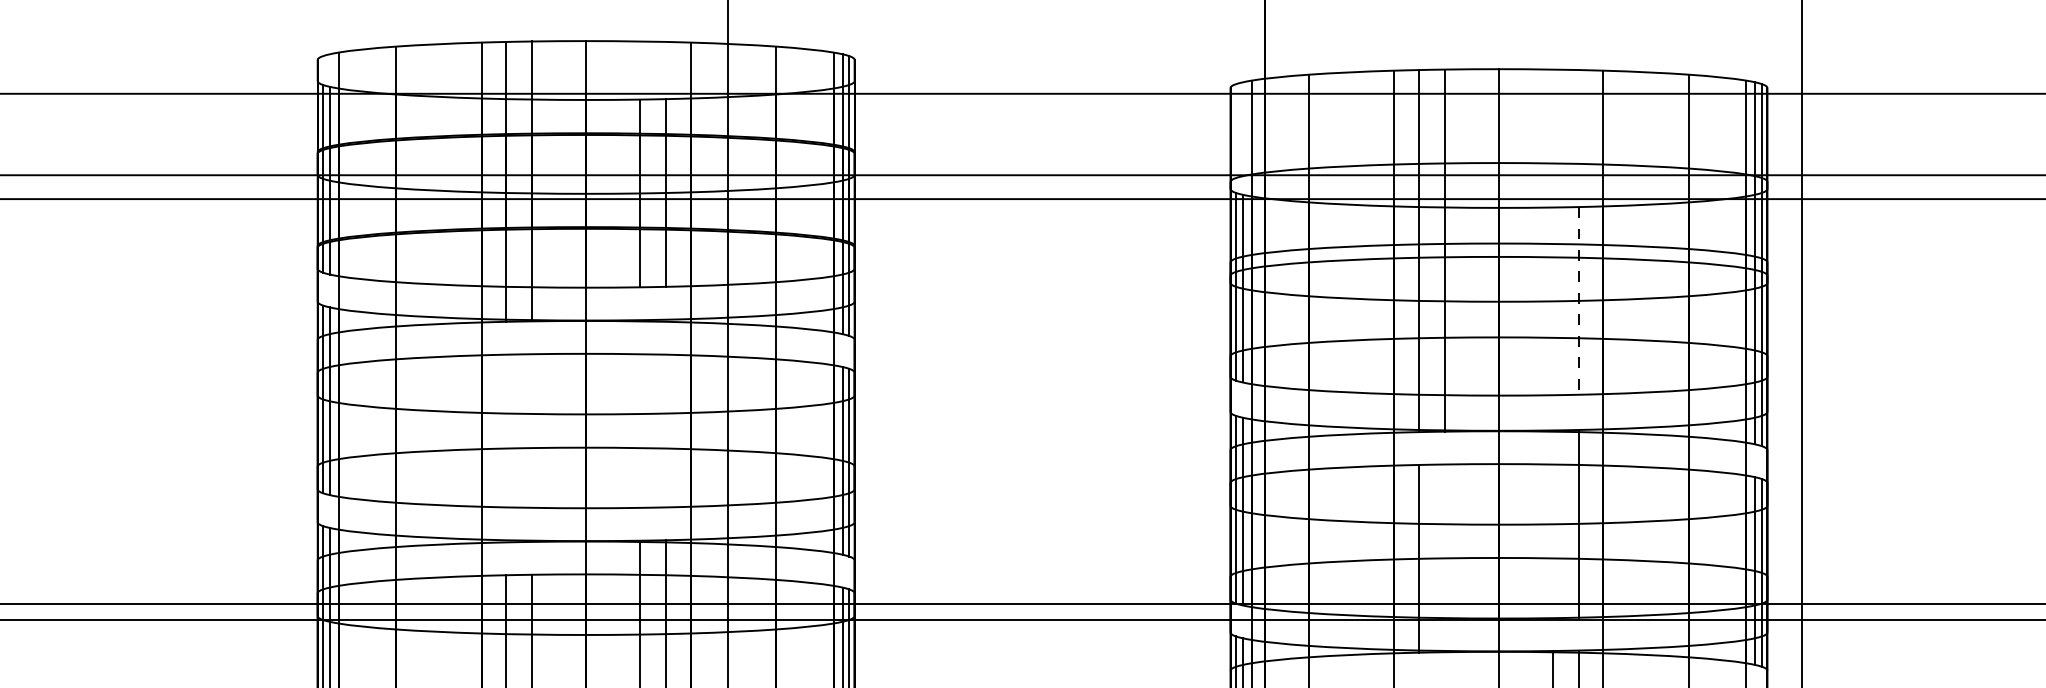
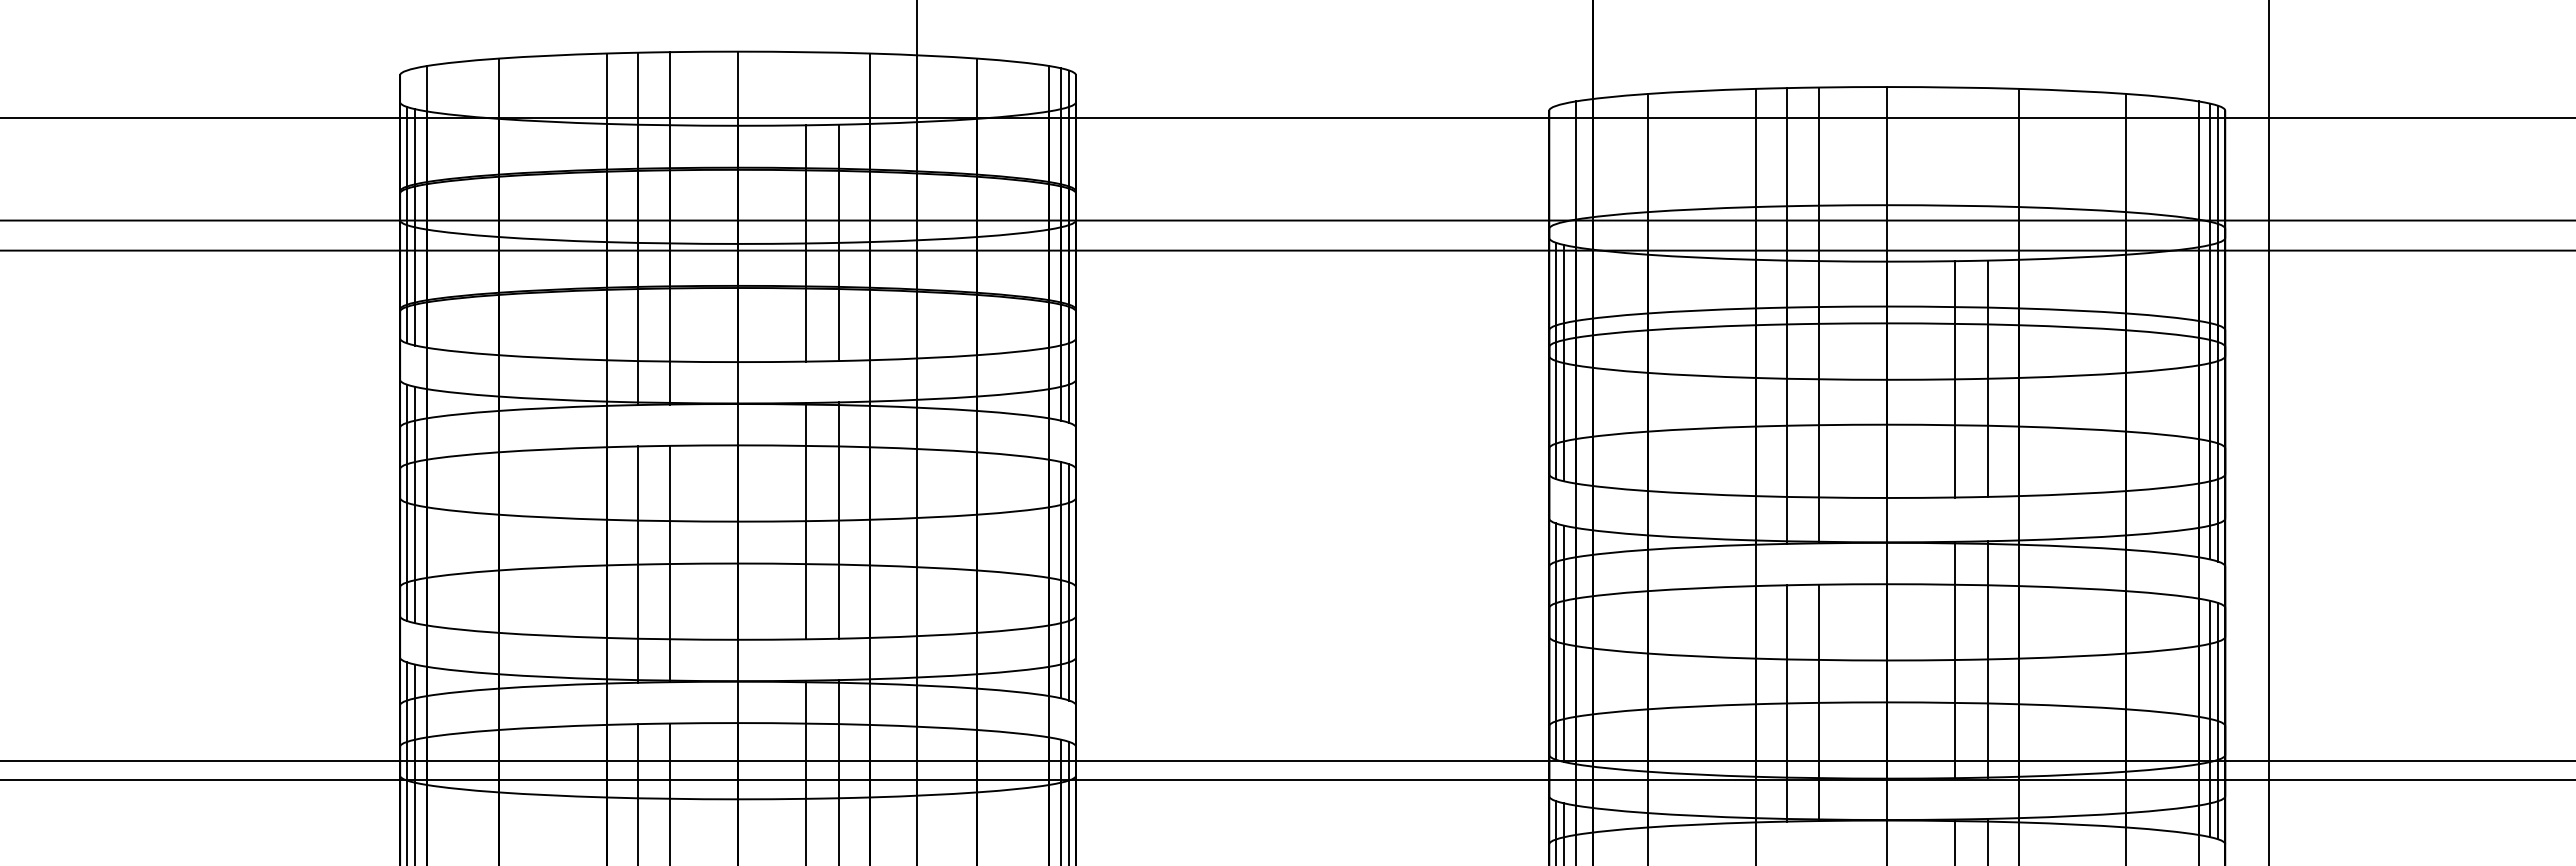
line: (1553, 301) -> (1955, 379), added
line: (1578, 301) -> (1987, 379), dashed -> solid
line: (665, 413) -> (838, 520), added
line: (640, 414) -> (806, 521), added
line: (531, 447) -> (669, 563), added
line: (506, 448) -> (637, 564), added
line: (1553, 523) -> (1955, 659), added
line: (1445, 558) -> (1819, 702), added

